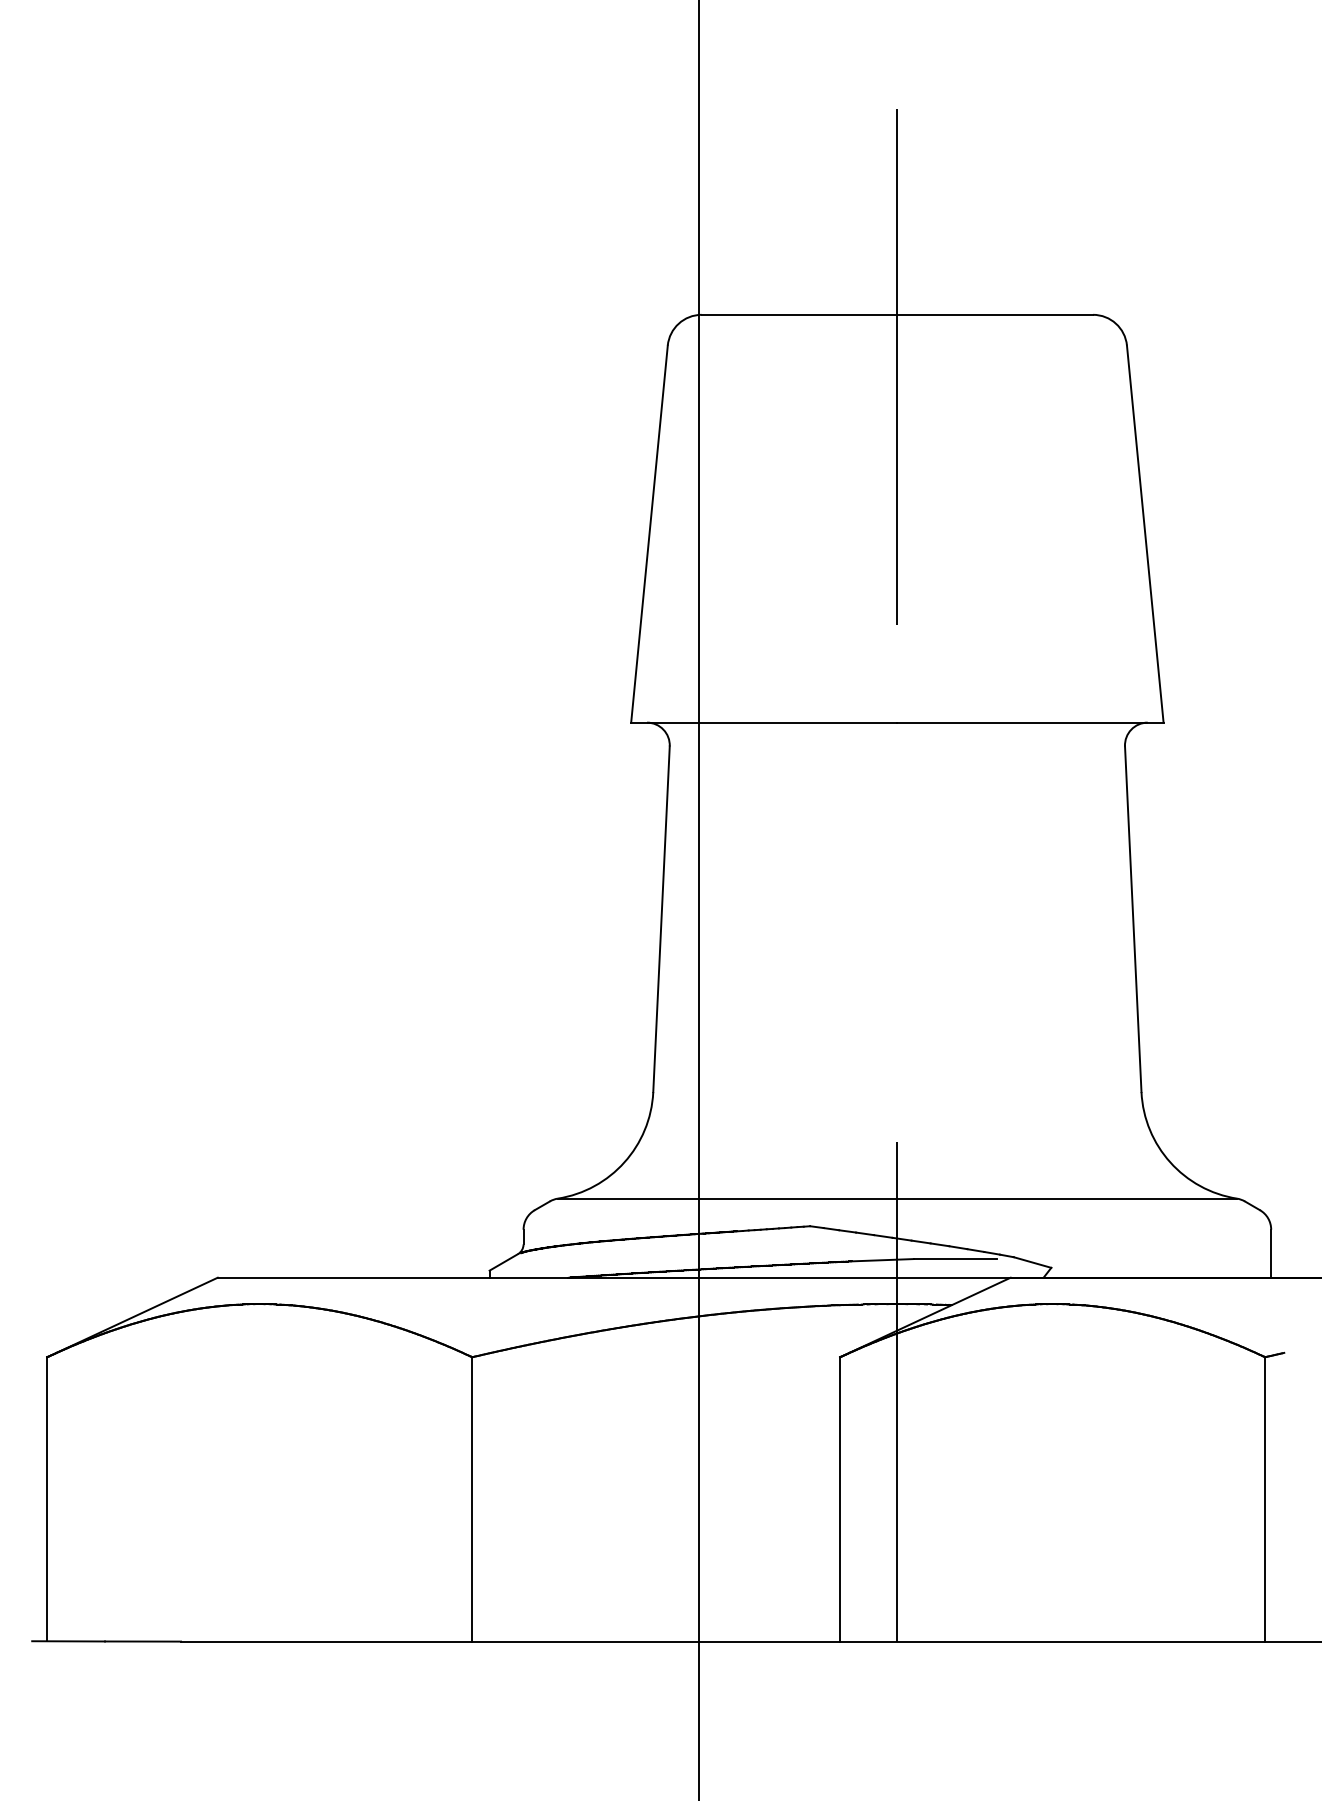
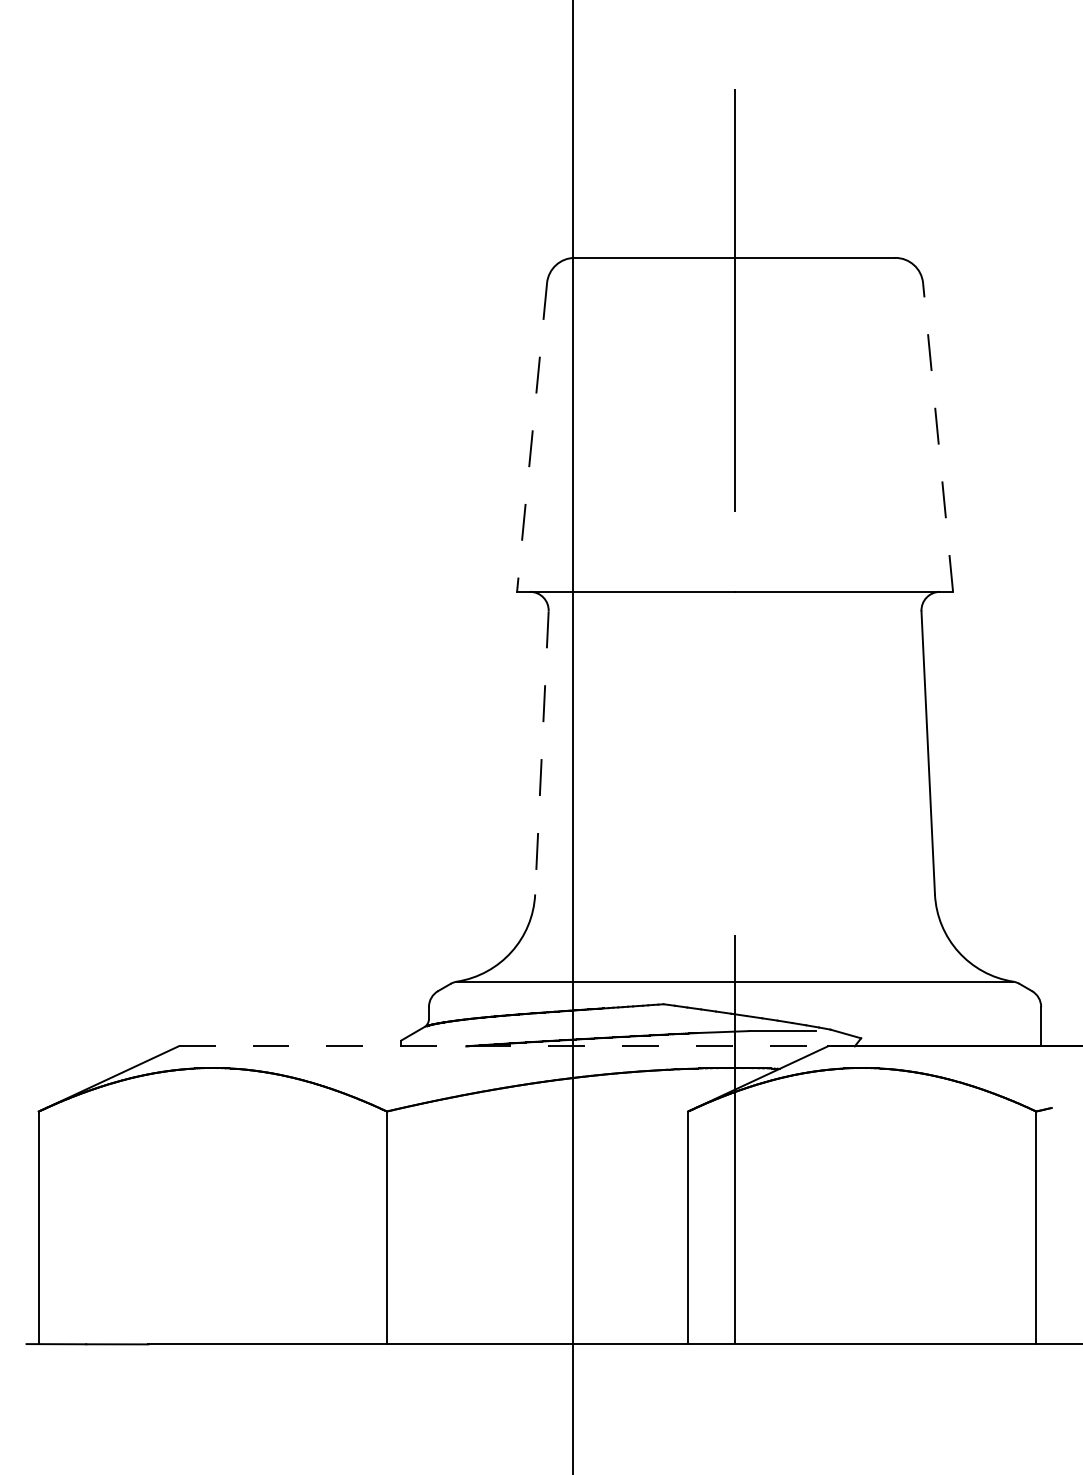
line: (1145, 533) -> (938, 436), solid -> dashed
line: (649, 534) -> (532, 437), solid -> dashed
line: (661, 919) -> (541, 753), solid -> dashed
line: (614, 1277) -> (503, 1046), solid -> dashed

